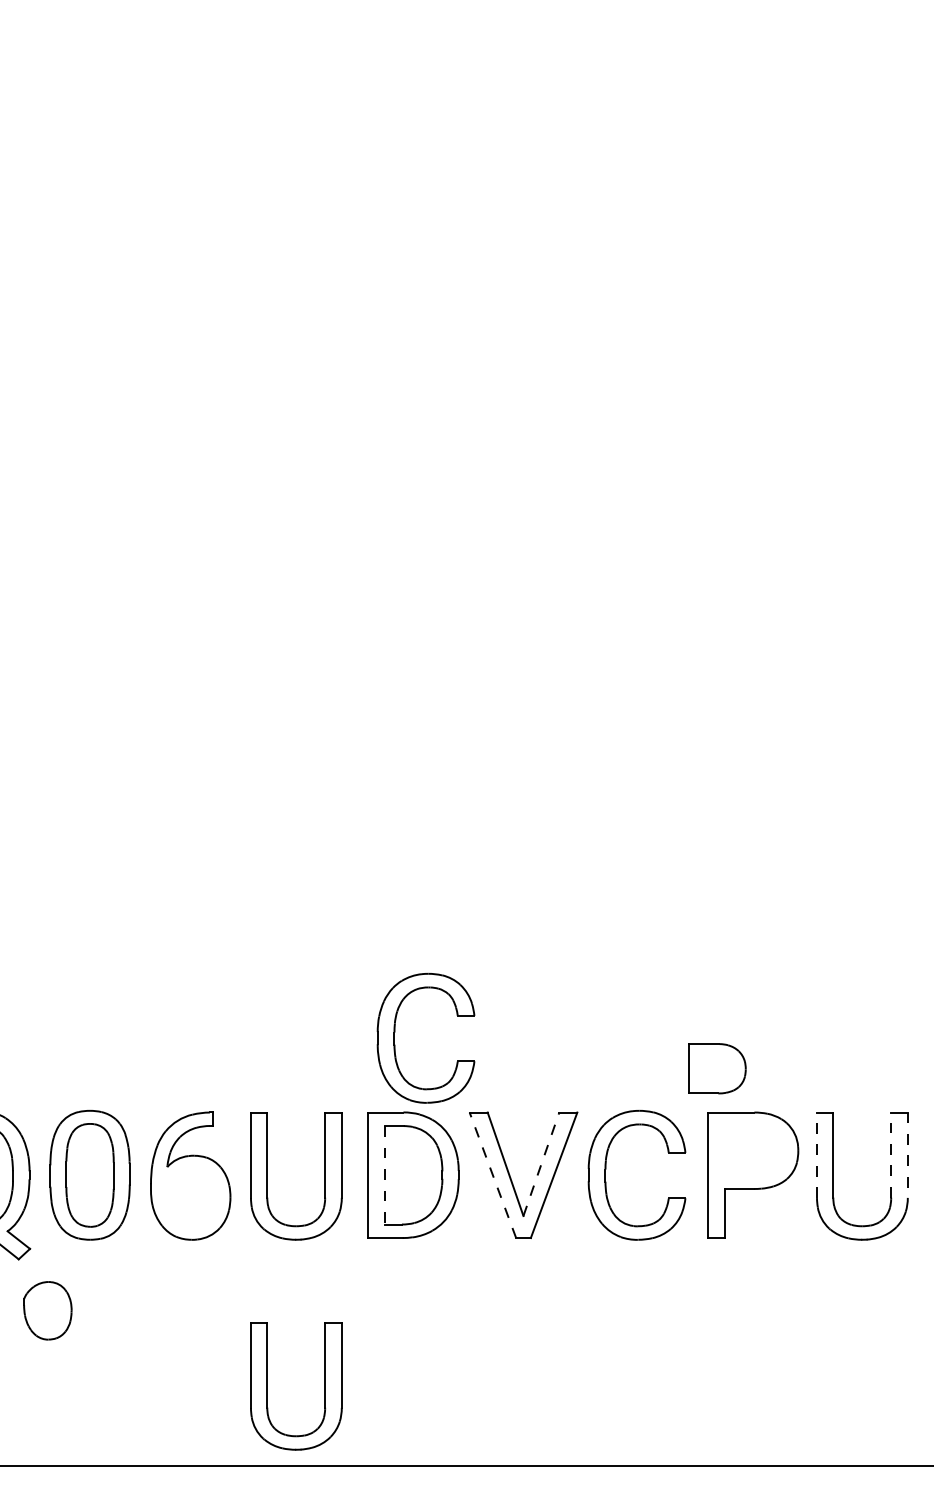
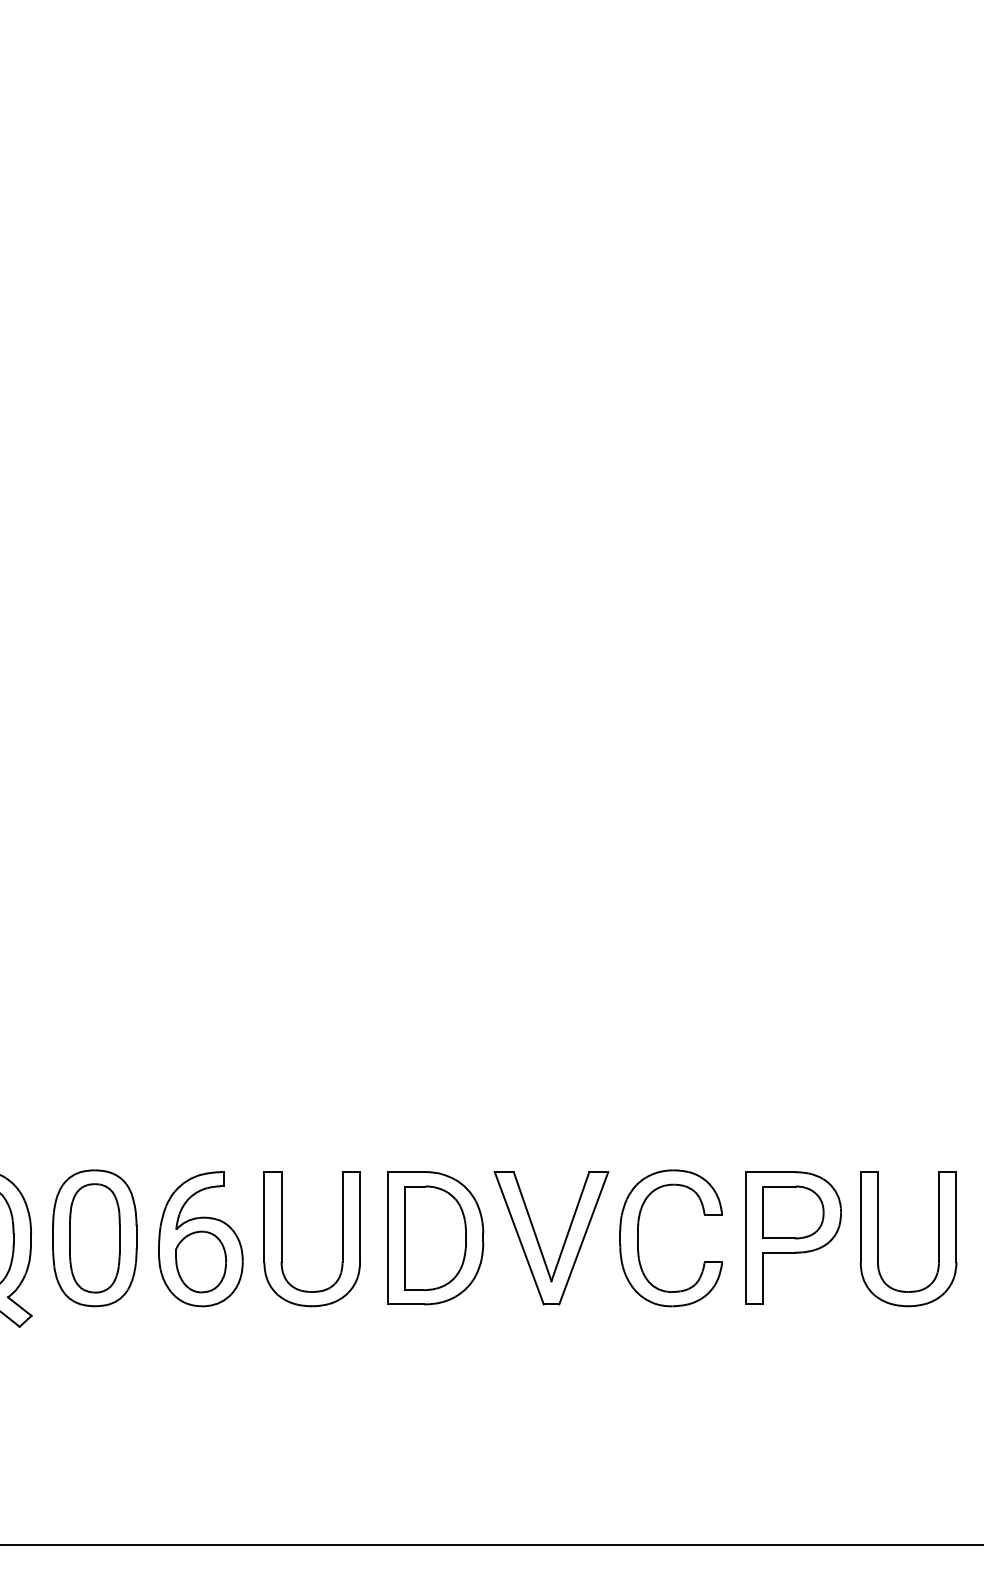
part: (395, 1032) -> (416, 1087), removed
part: (717, 1068) -> (793, 1212), moved
line: (816, 1155) -> (860, 1217), dashed -> solid
line: (891, 1155) -> (939, 1217), dashed -> solid
line: (907, 1155) -> (956, 1217), dashed -> solid
line: (541, 1164) -> (570, 1226), dashed -> solid
line: (384, 1175) -> (405, 1238), dashed -> solid
line: (492, 1175) -> (518, 1238), dashed -> solid
part: (47, 1310) -> (200, 1261), moved
part: (324, 1386) -> (341, 1460), removed

